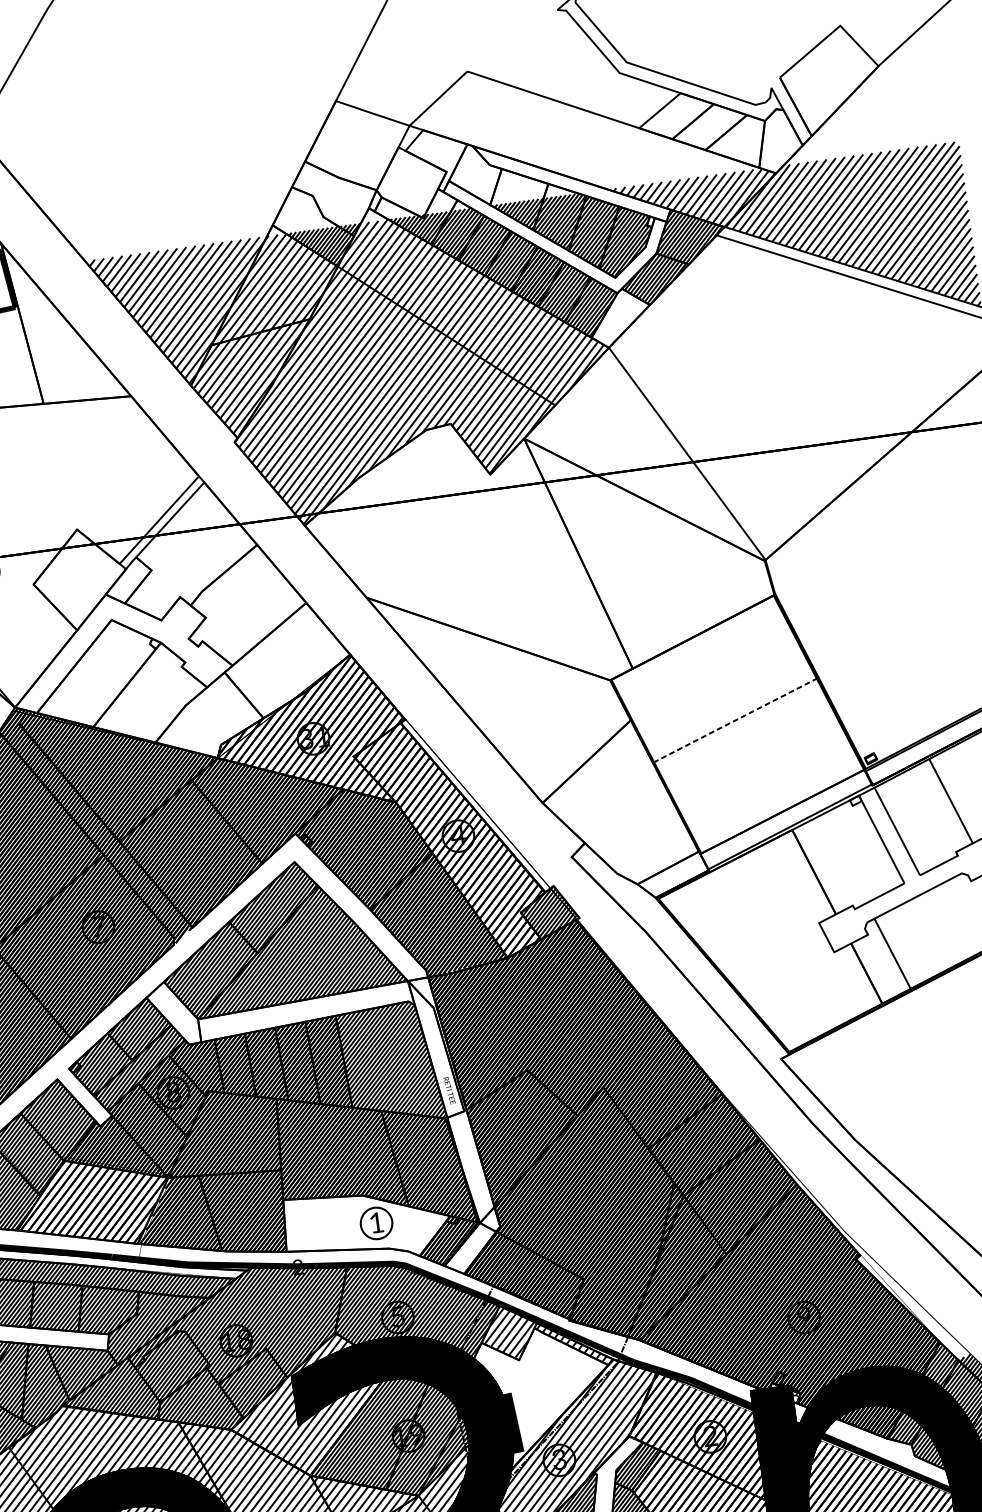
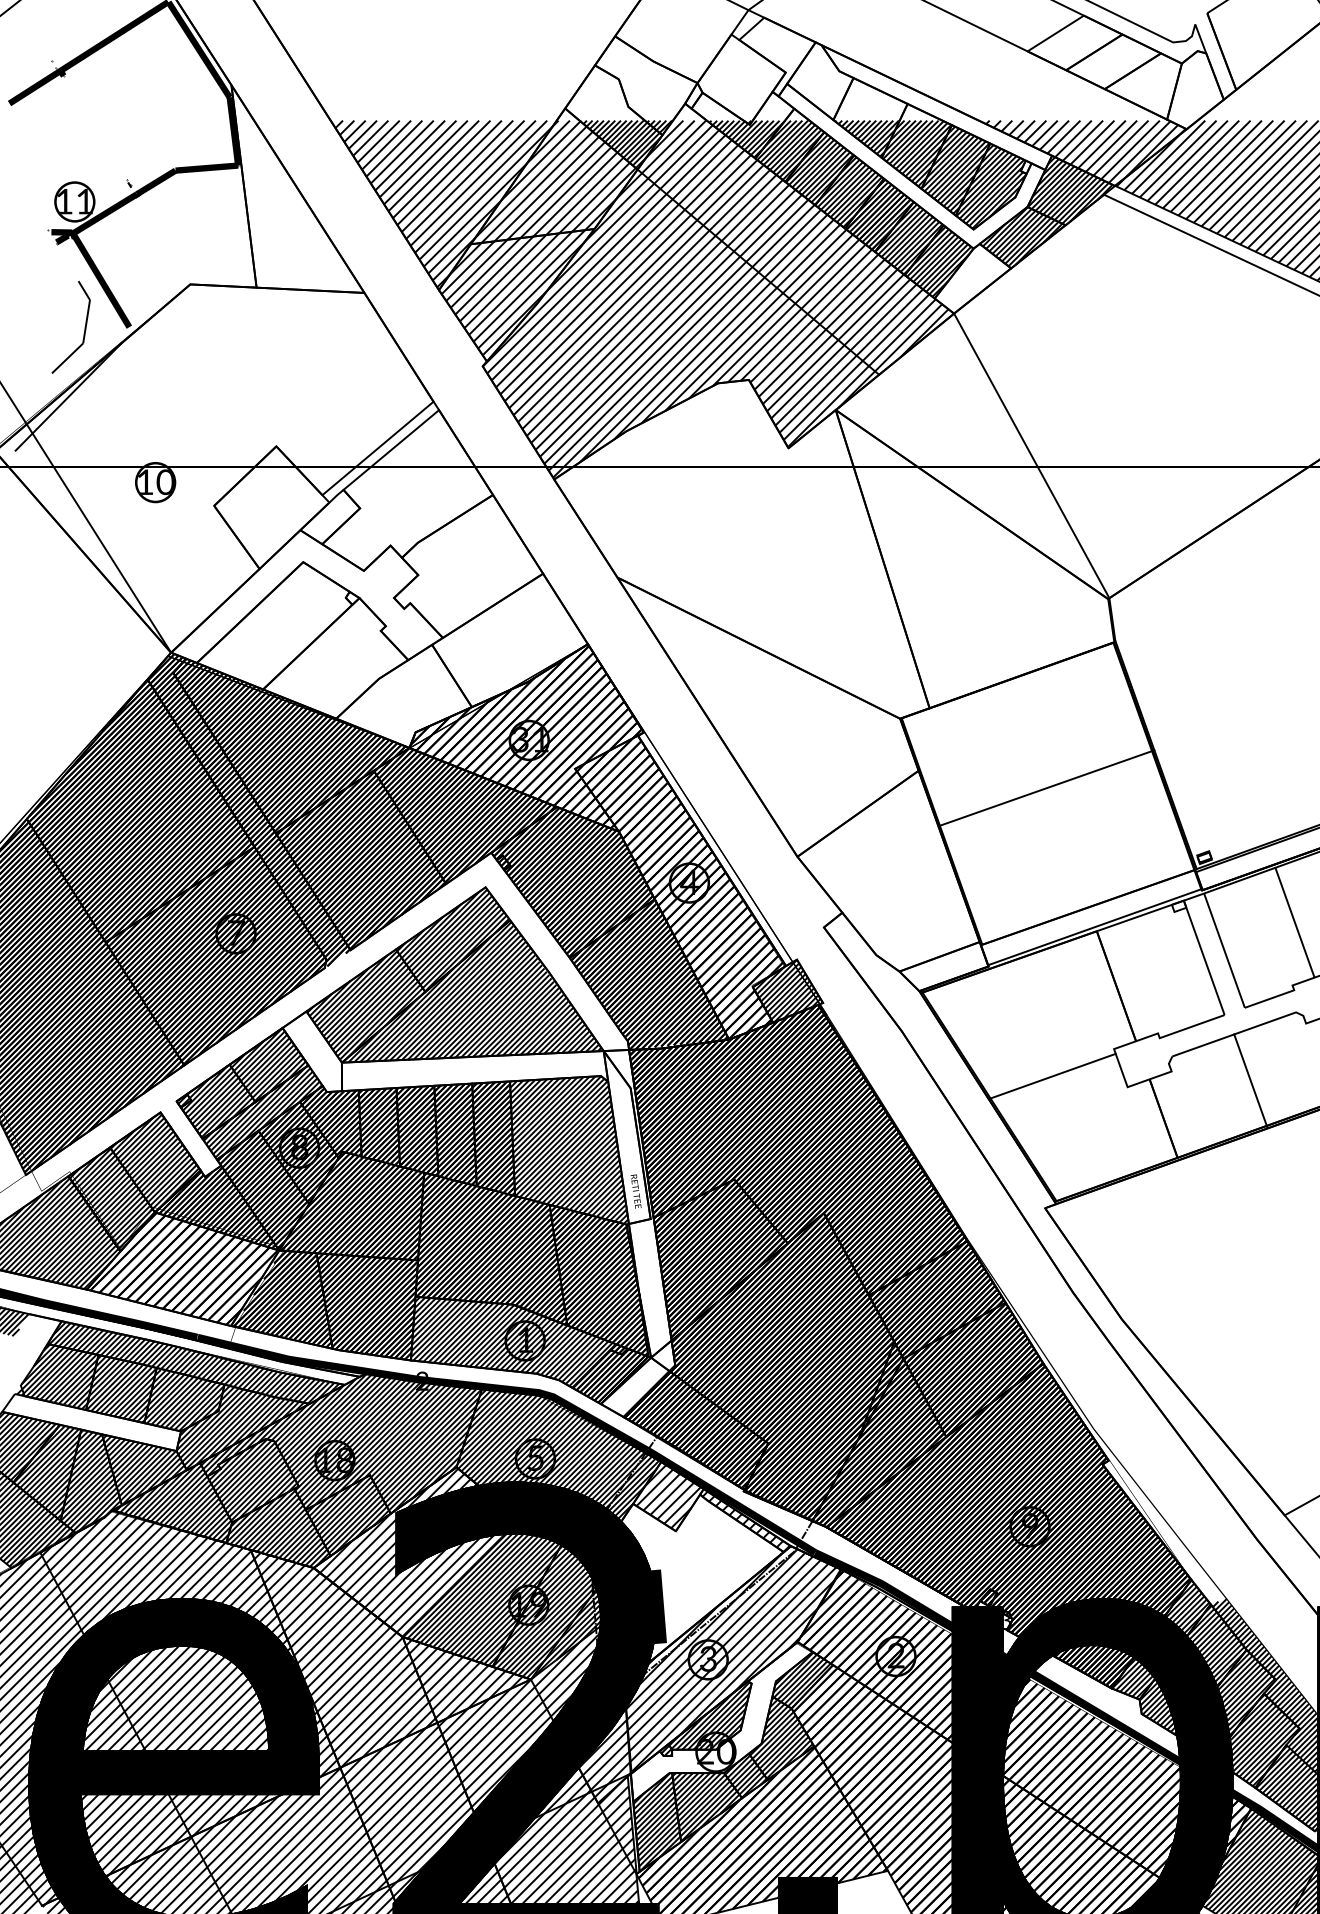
line: (735, 720) -> (1045, 788), dashed -> solid
line: (772, 951) -> (1052, 1075), added
line: (892, 954) -> (1250, 1080), moved
hatch: (365, 1225) -> (511, 1341), added

